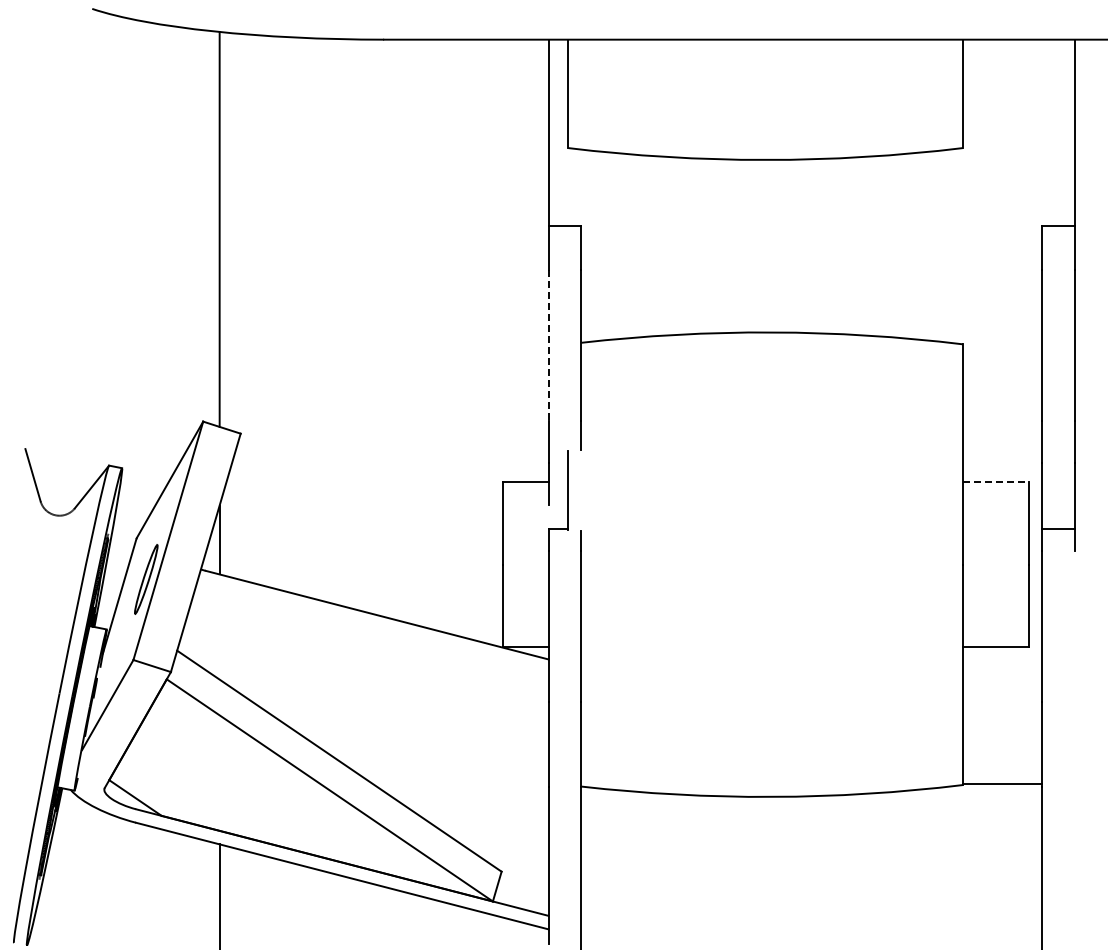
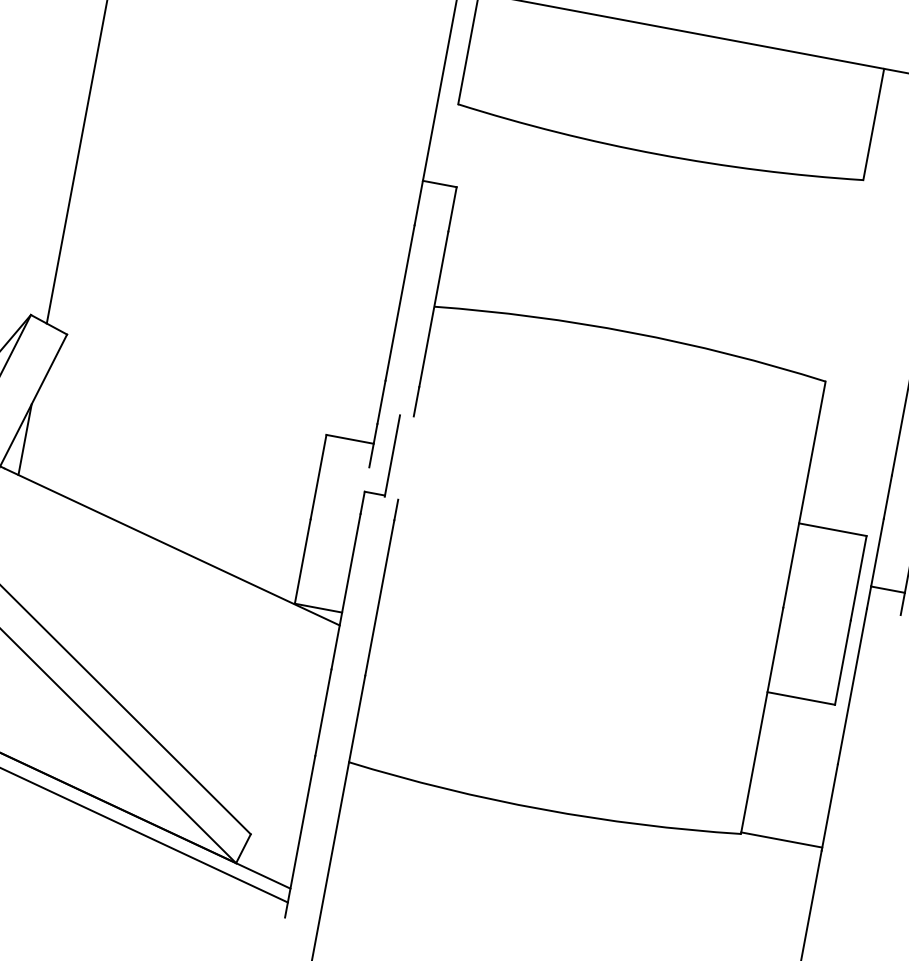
line: (548, 345) -> (400, 303), dashed -> solid
line: (995, 482) -> (832, 529), dashed -> solid

